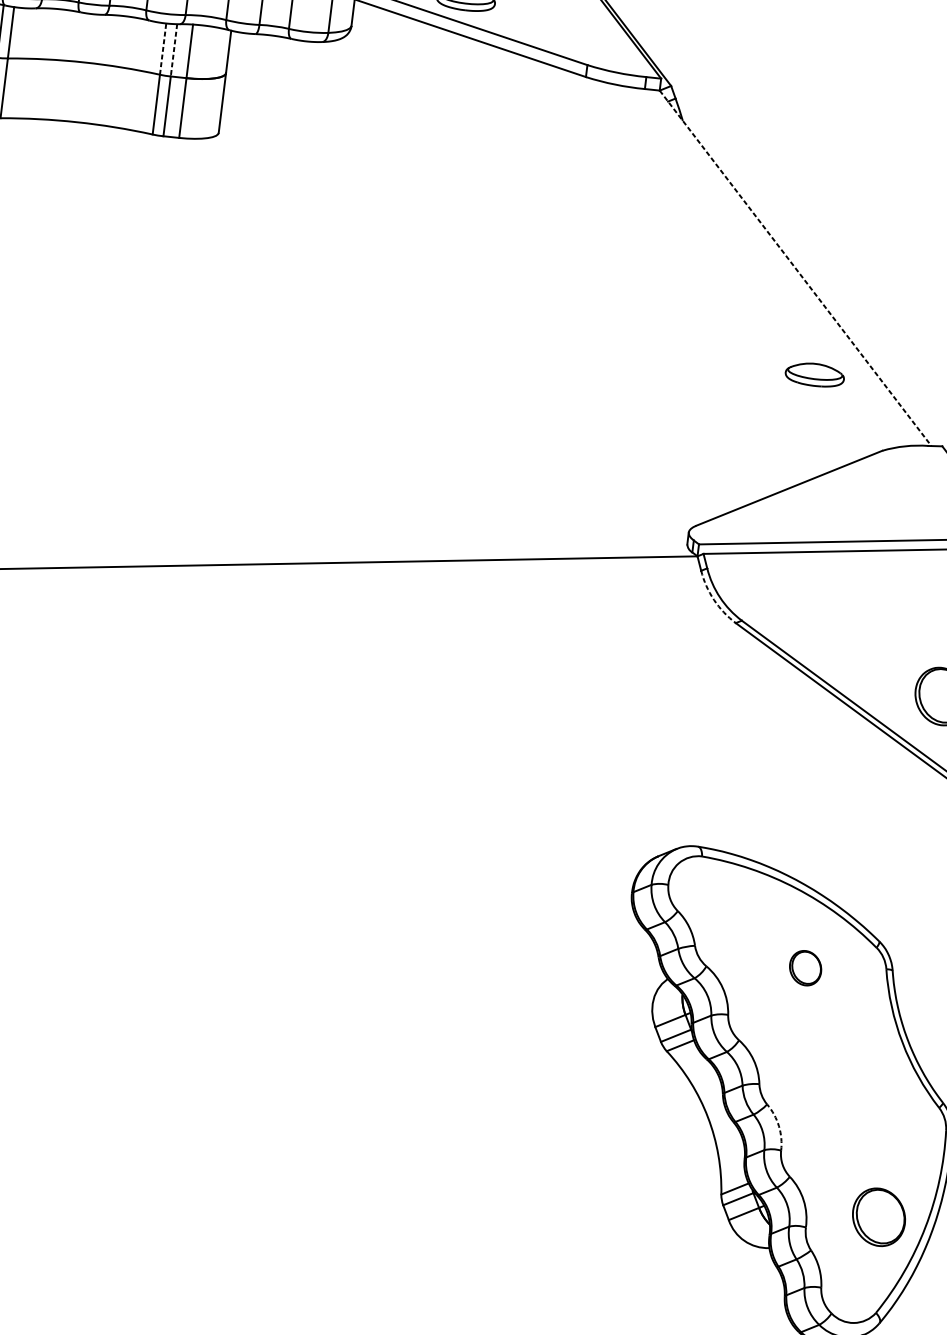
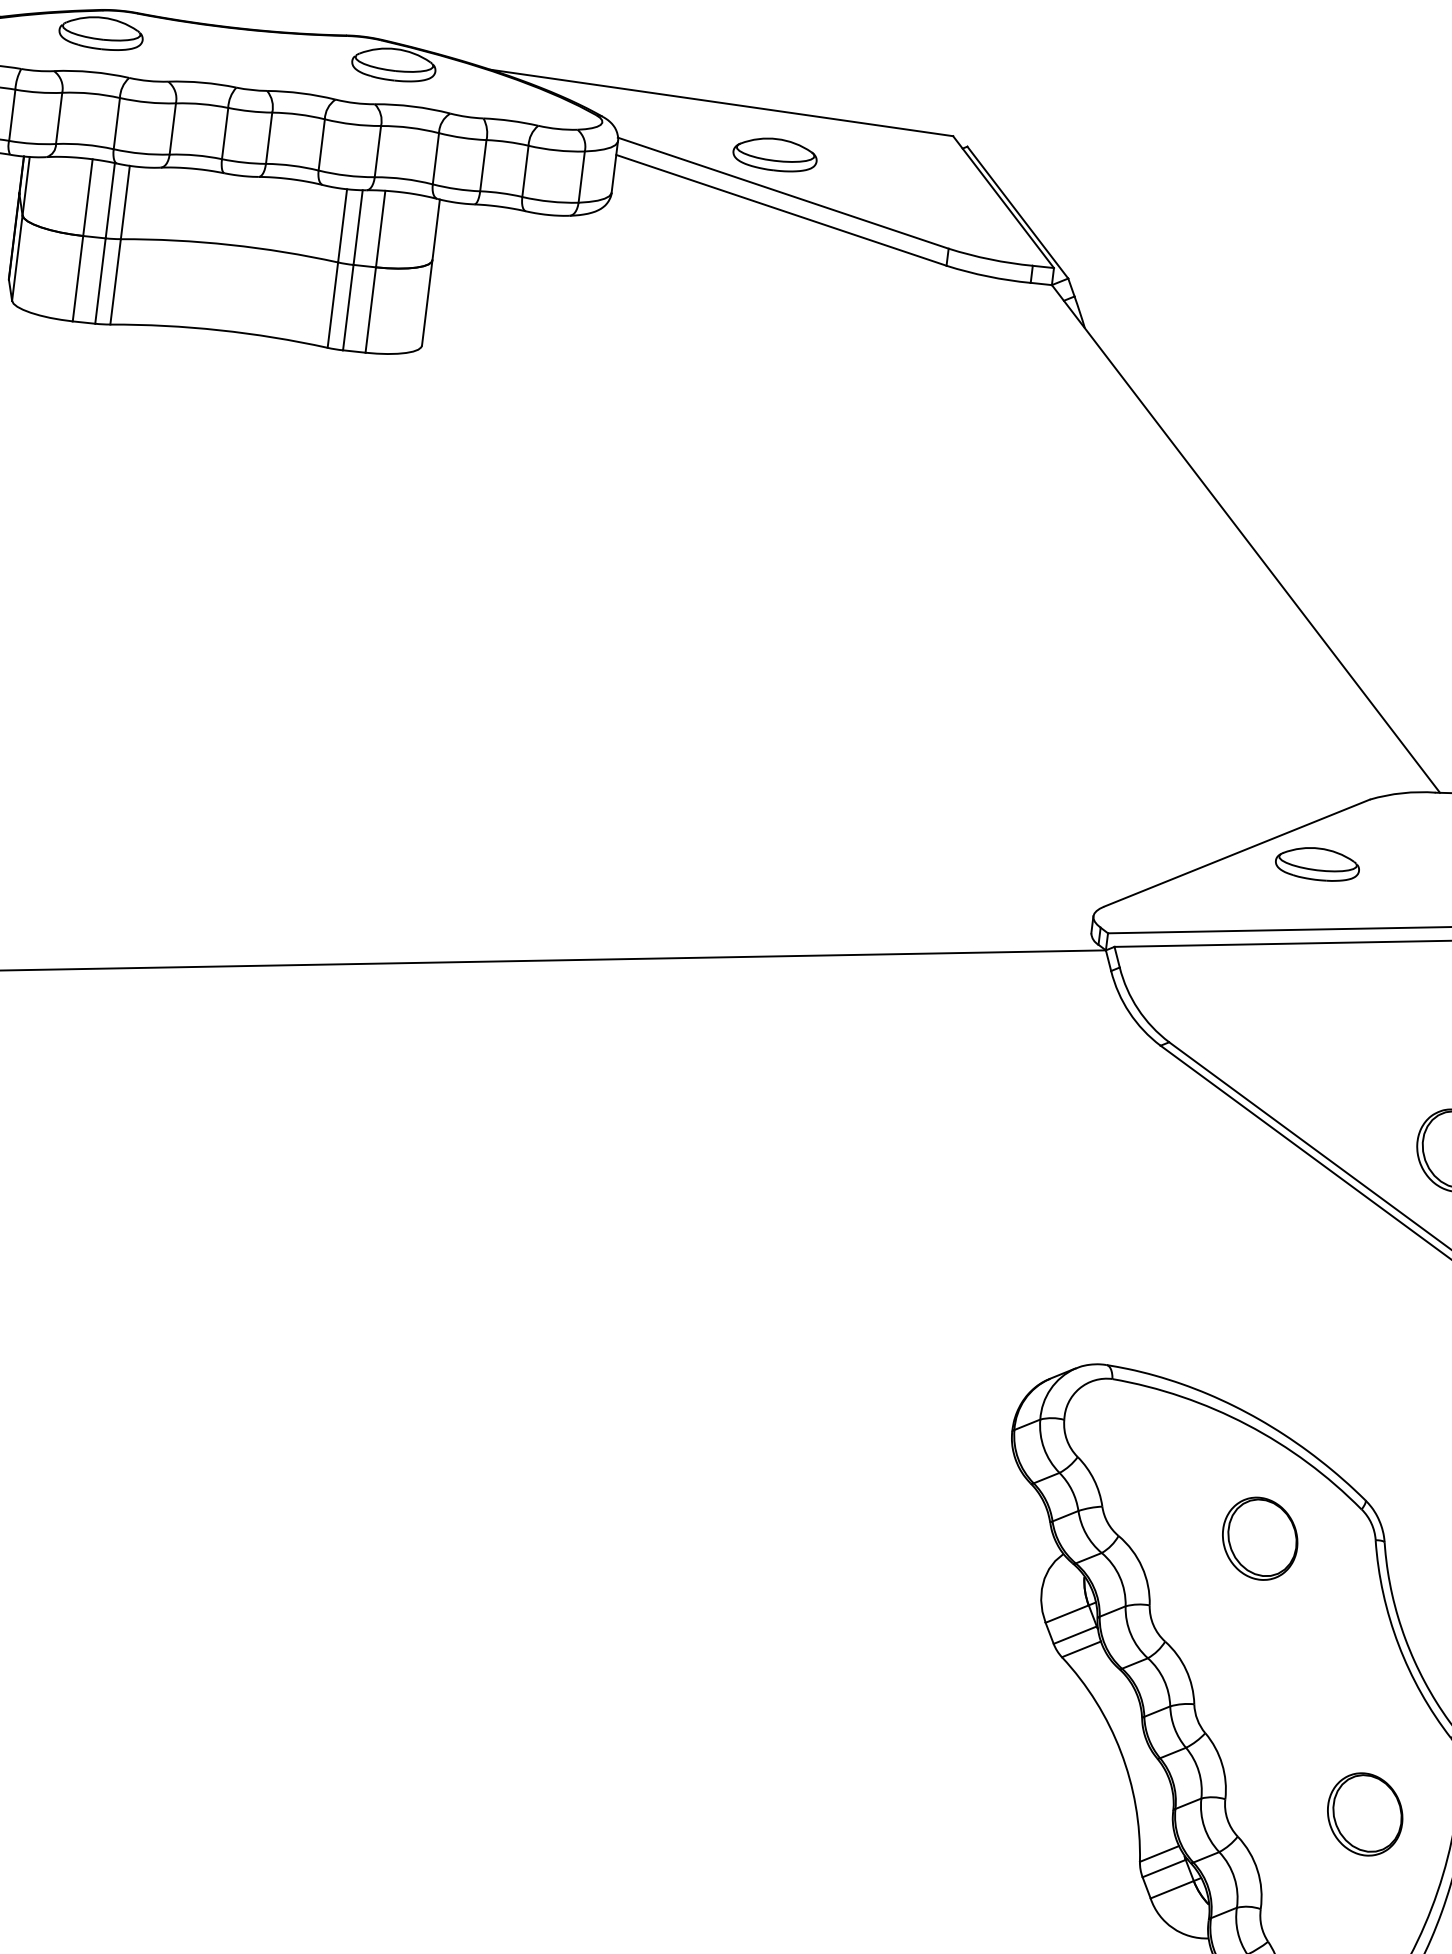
line: (163, 48) -> (342, 225), dashed -> solid
line: (174, 50) -> (358, 227), dashed -> solid
line: (795, 268) -> (1245, 538), dashed -> solid
part: (814, 375) -> (1317, 864), moved
arc: (714, 599) -> (1129, 1012), dashed -> solid
part: (805, 968) -> (1260, 1538), size x1.67
arc: (779, 1126) -> (1222, 1764), dashed -> solid
part: (879, 1217) -> (1365, 1814), moved

